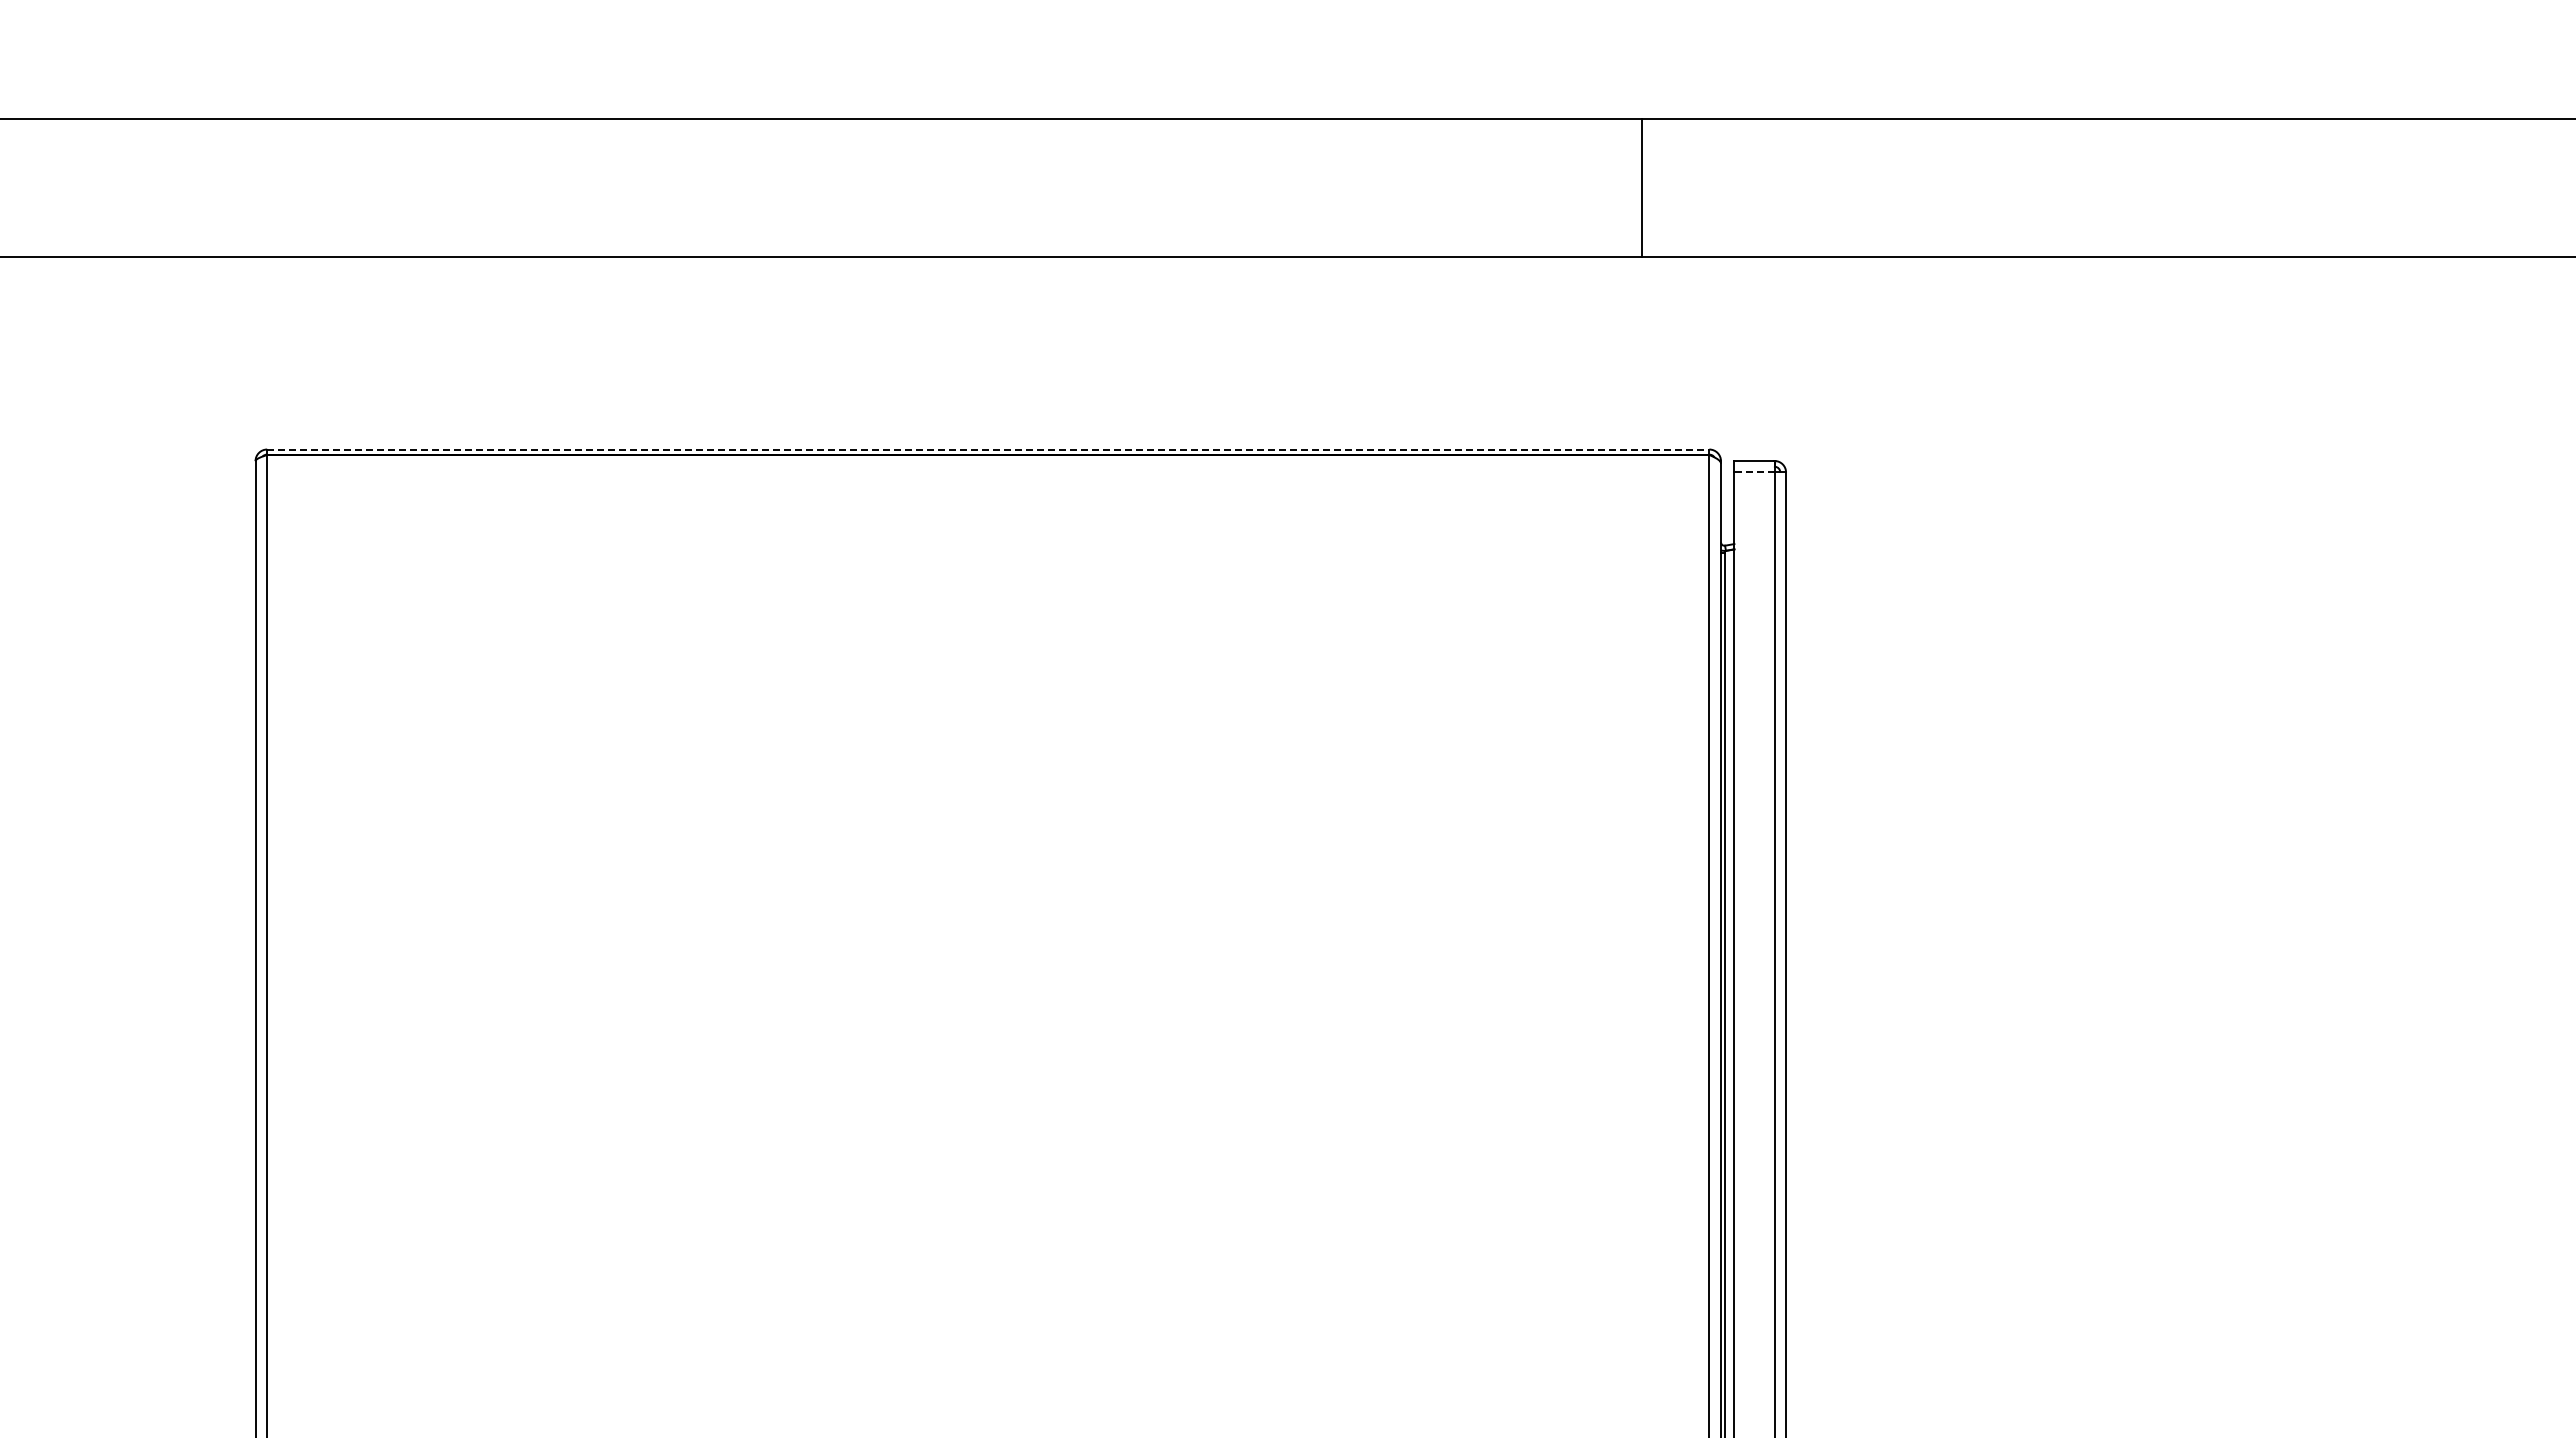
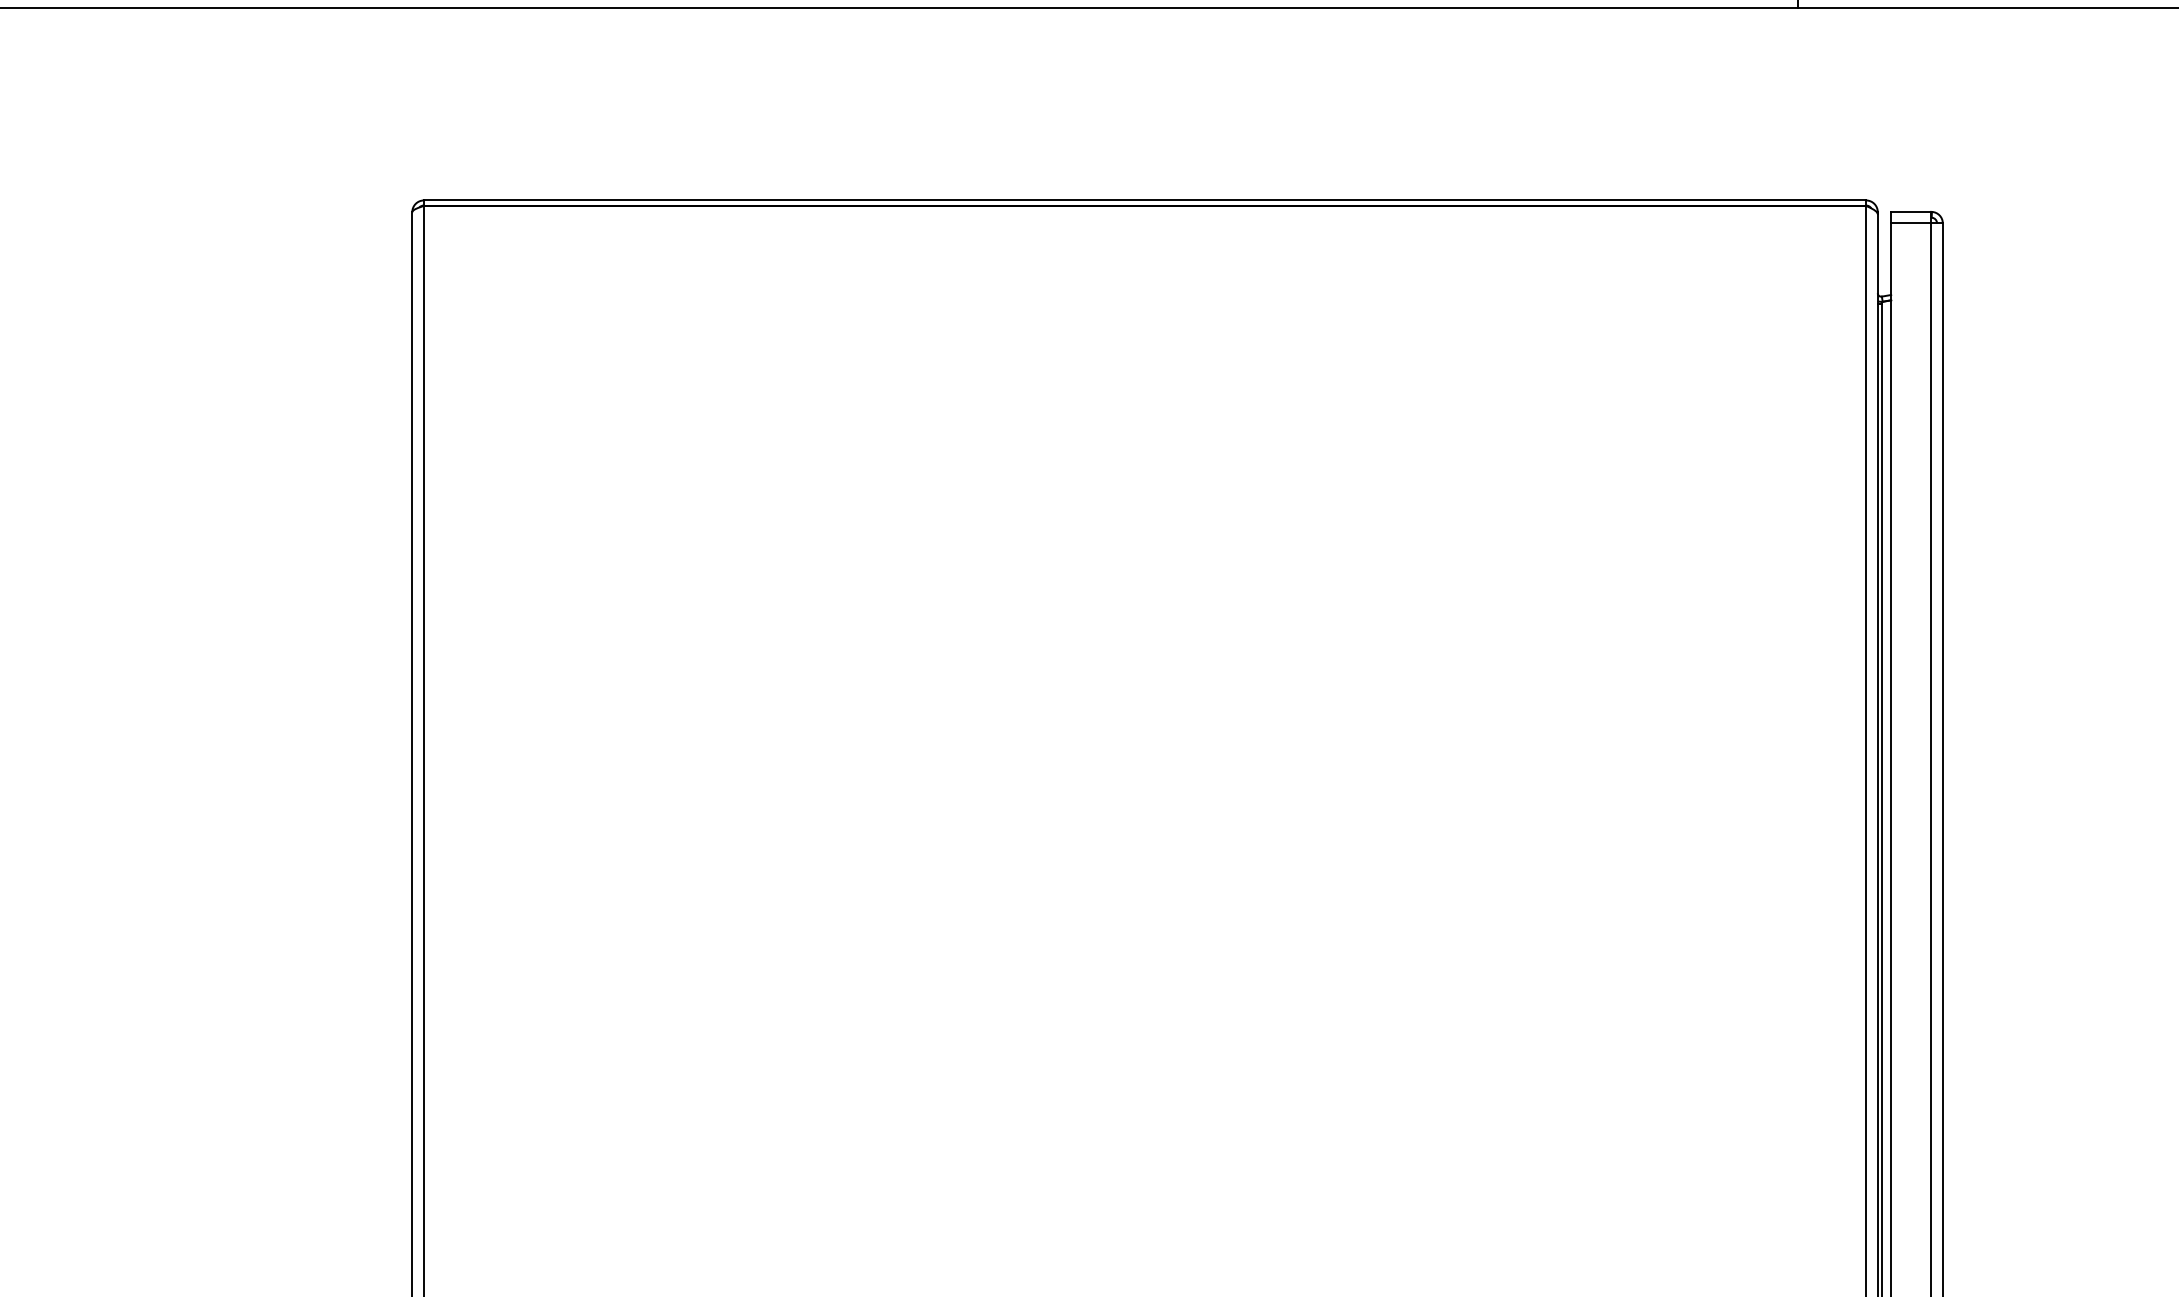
line: (988, 449) -> (1145, 200), dashed -> solid
line: (1754, 472) -> (1911, 223), dashed -> solid

